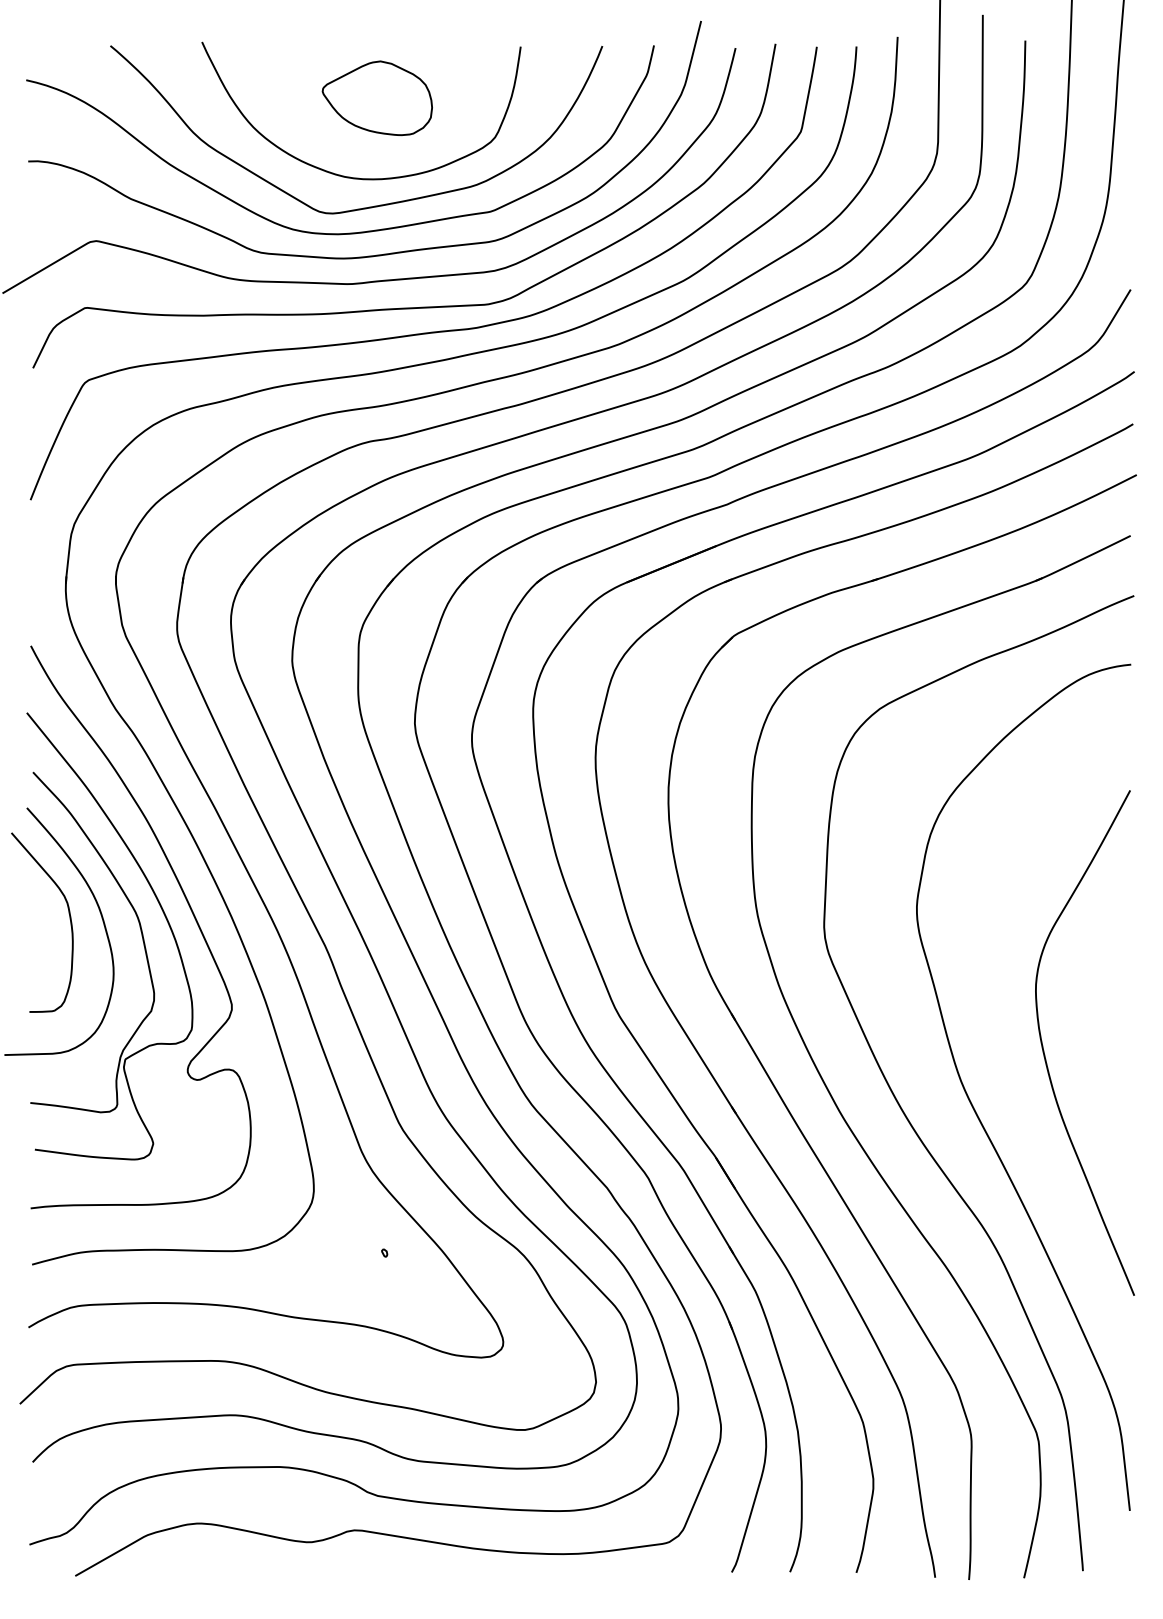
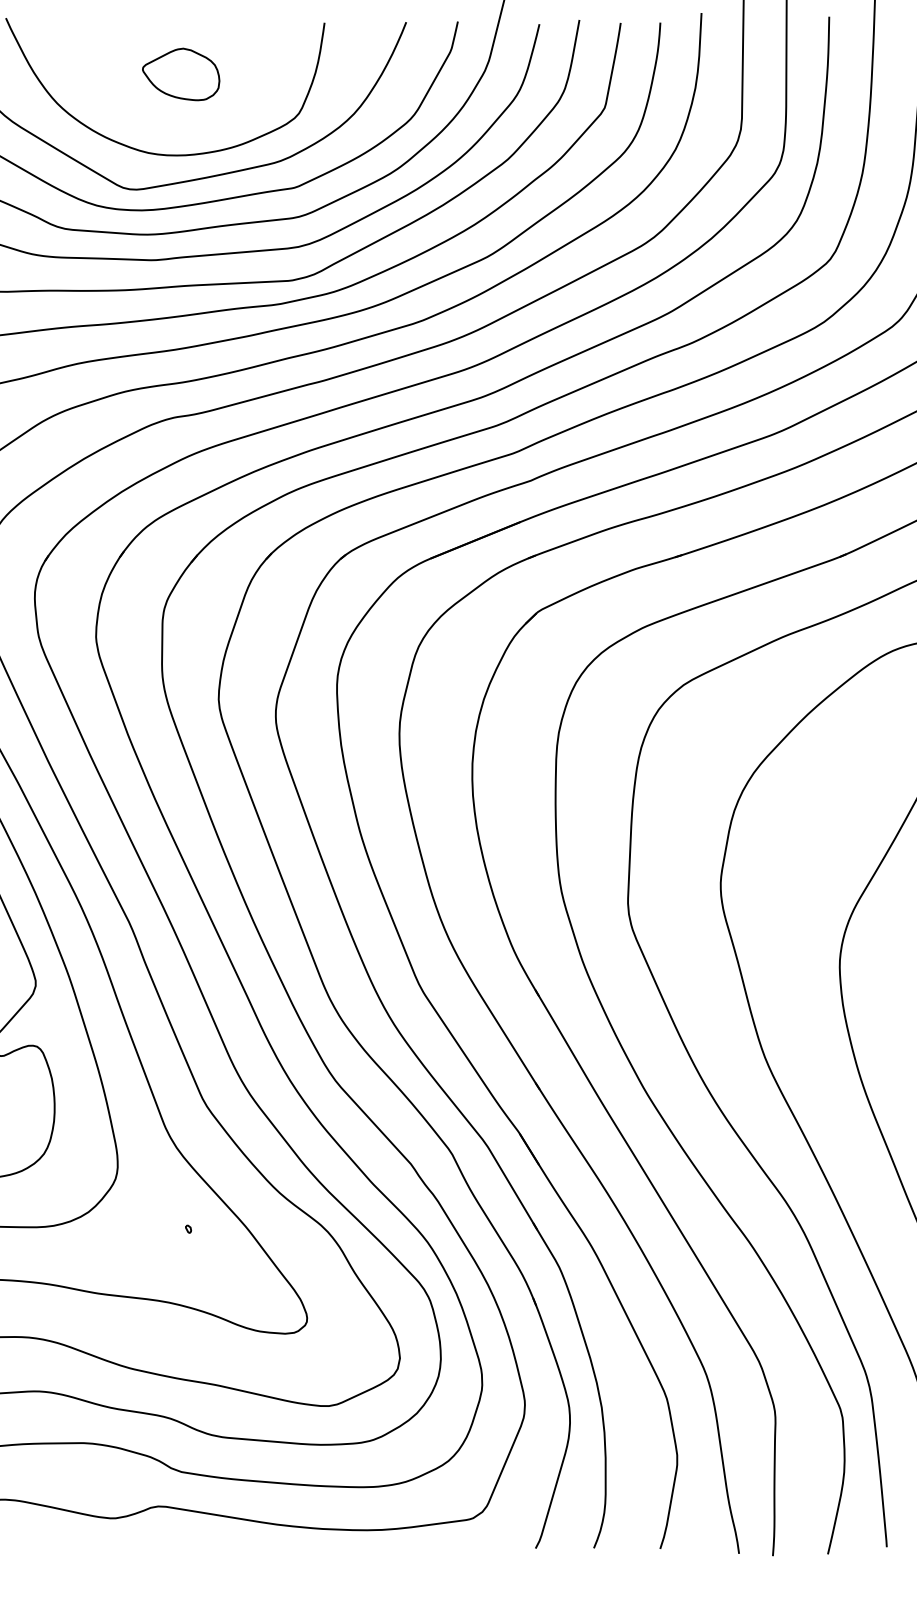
part: (376, 98) -> (180, 74), size x0.7

